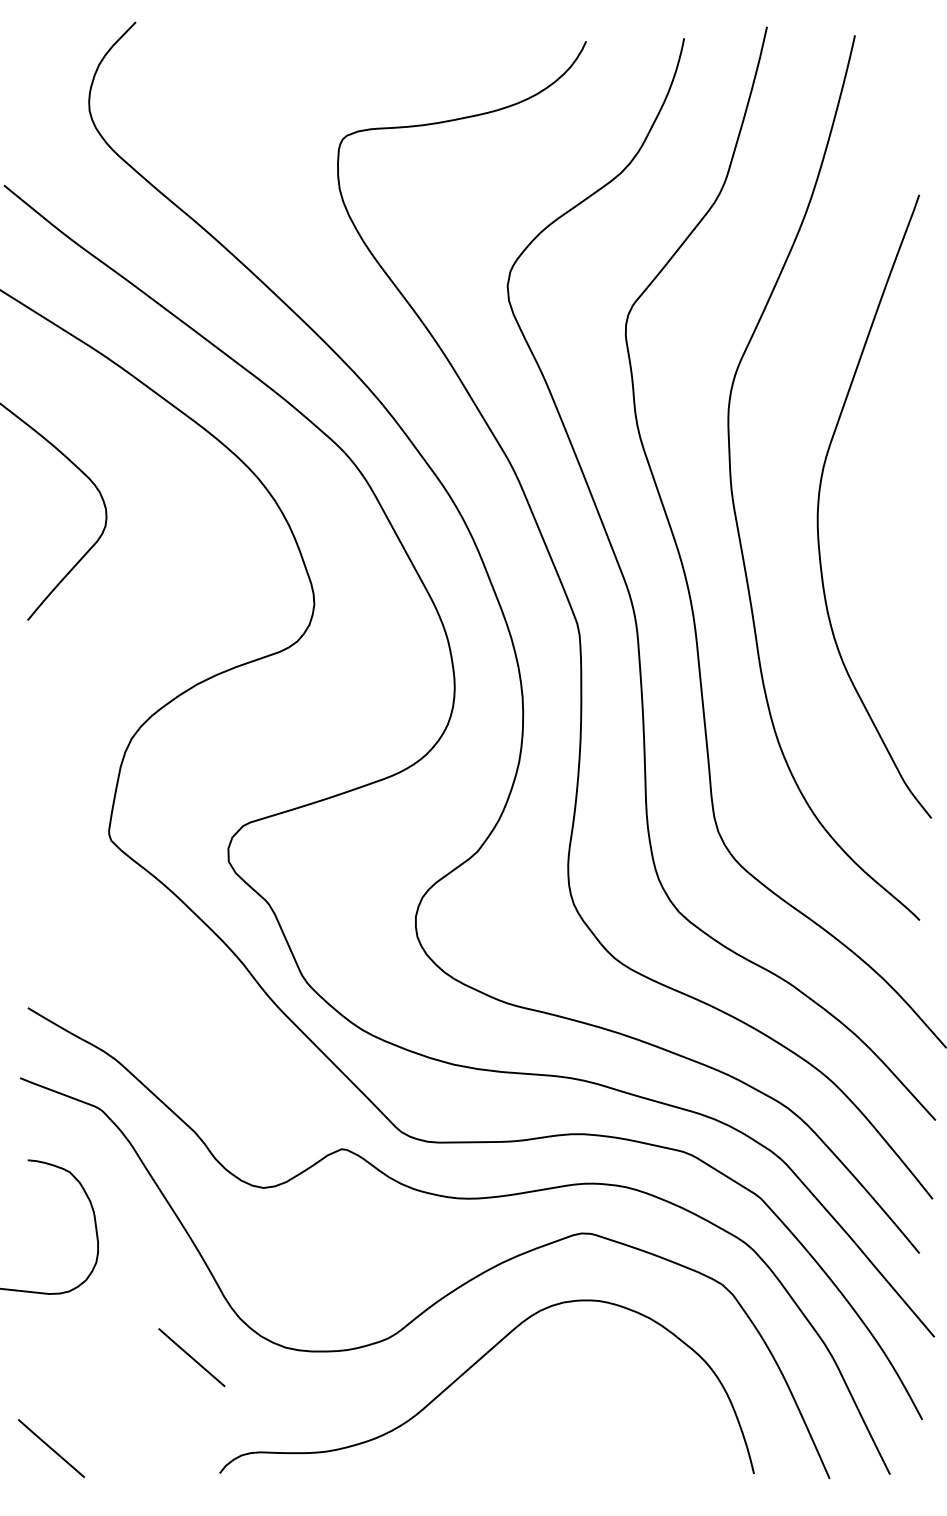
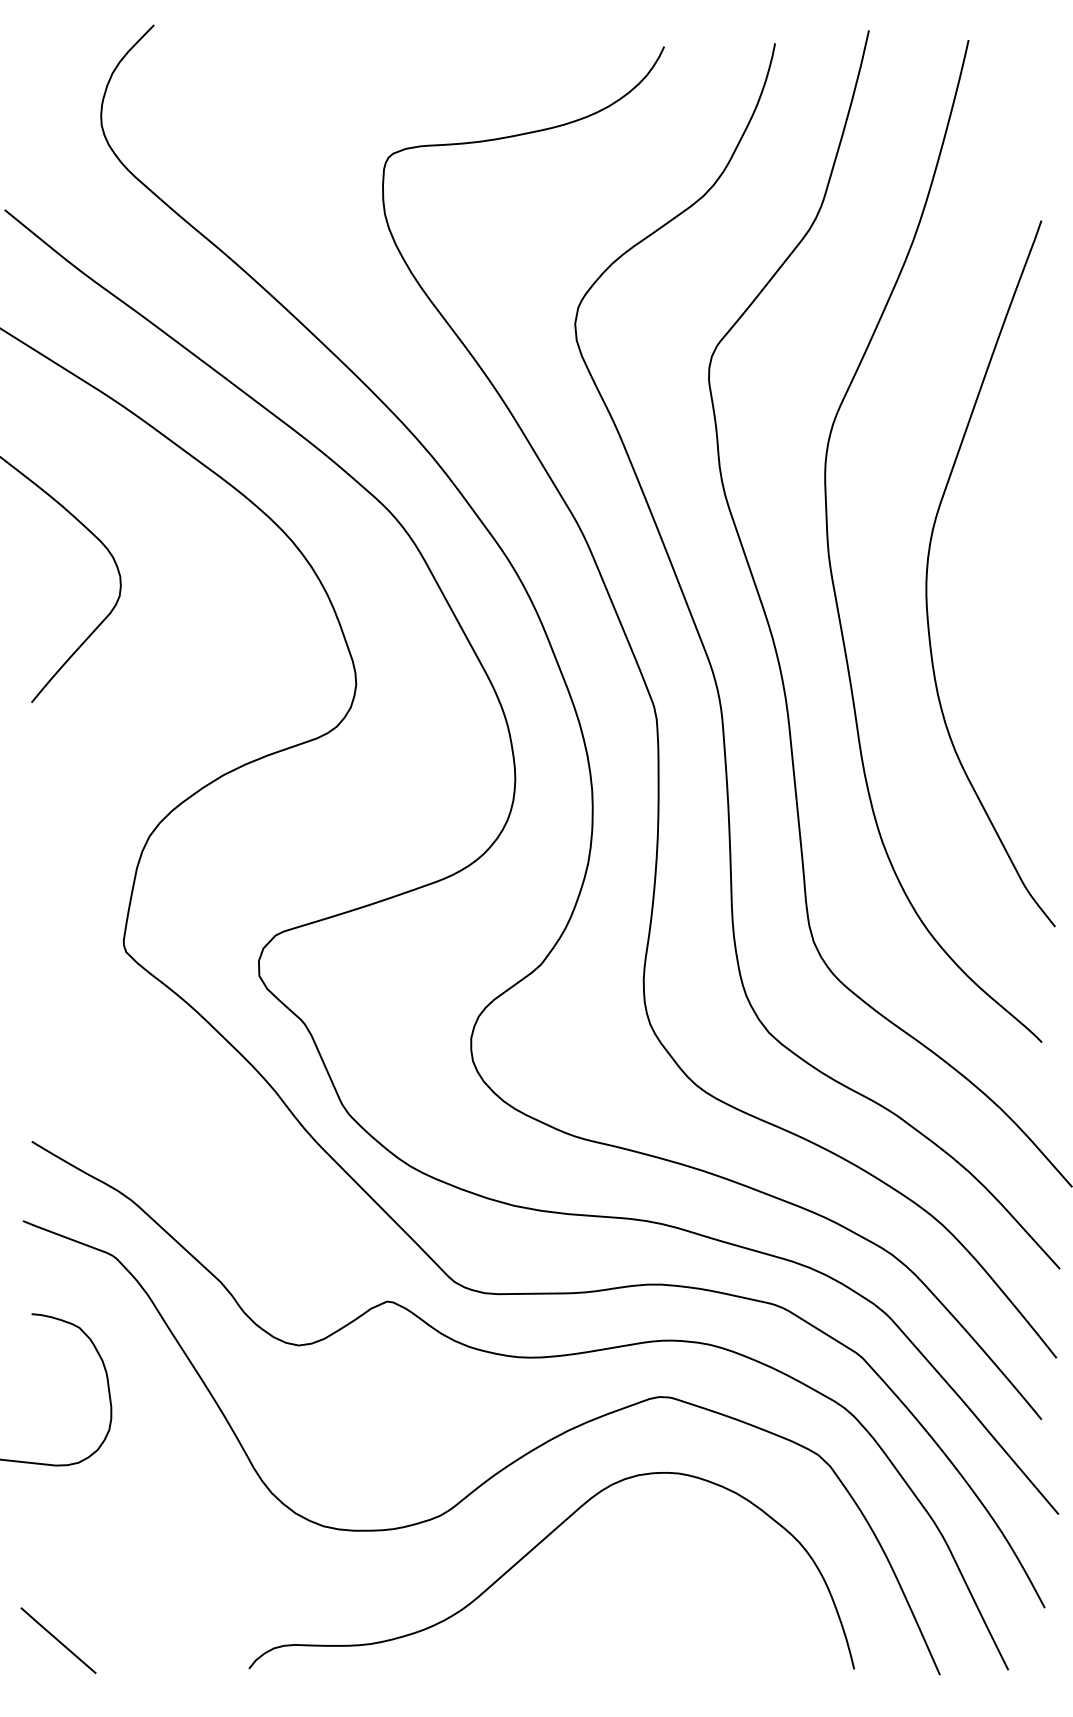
line: (191, 1357) -> (217, 1537), removed

